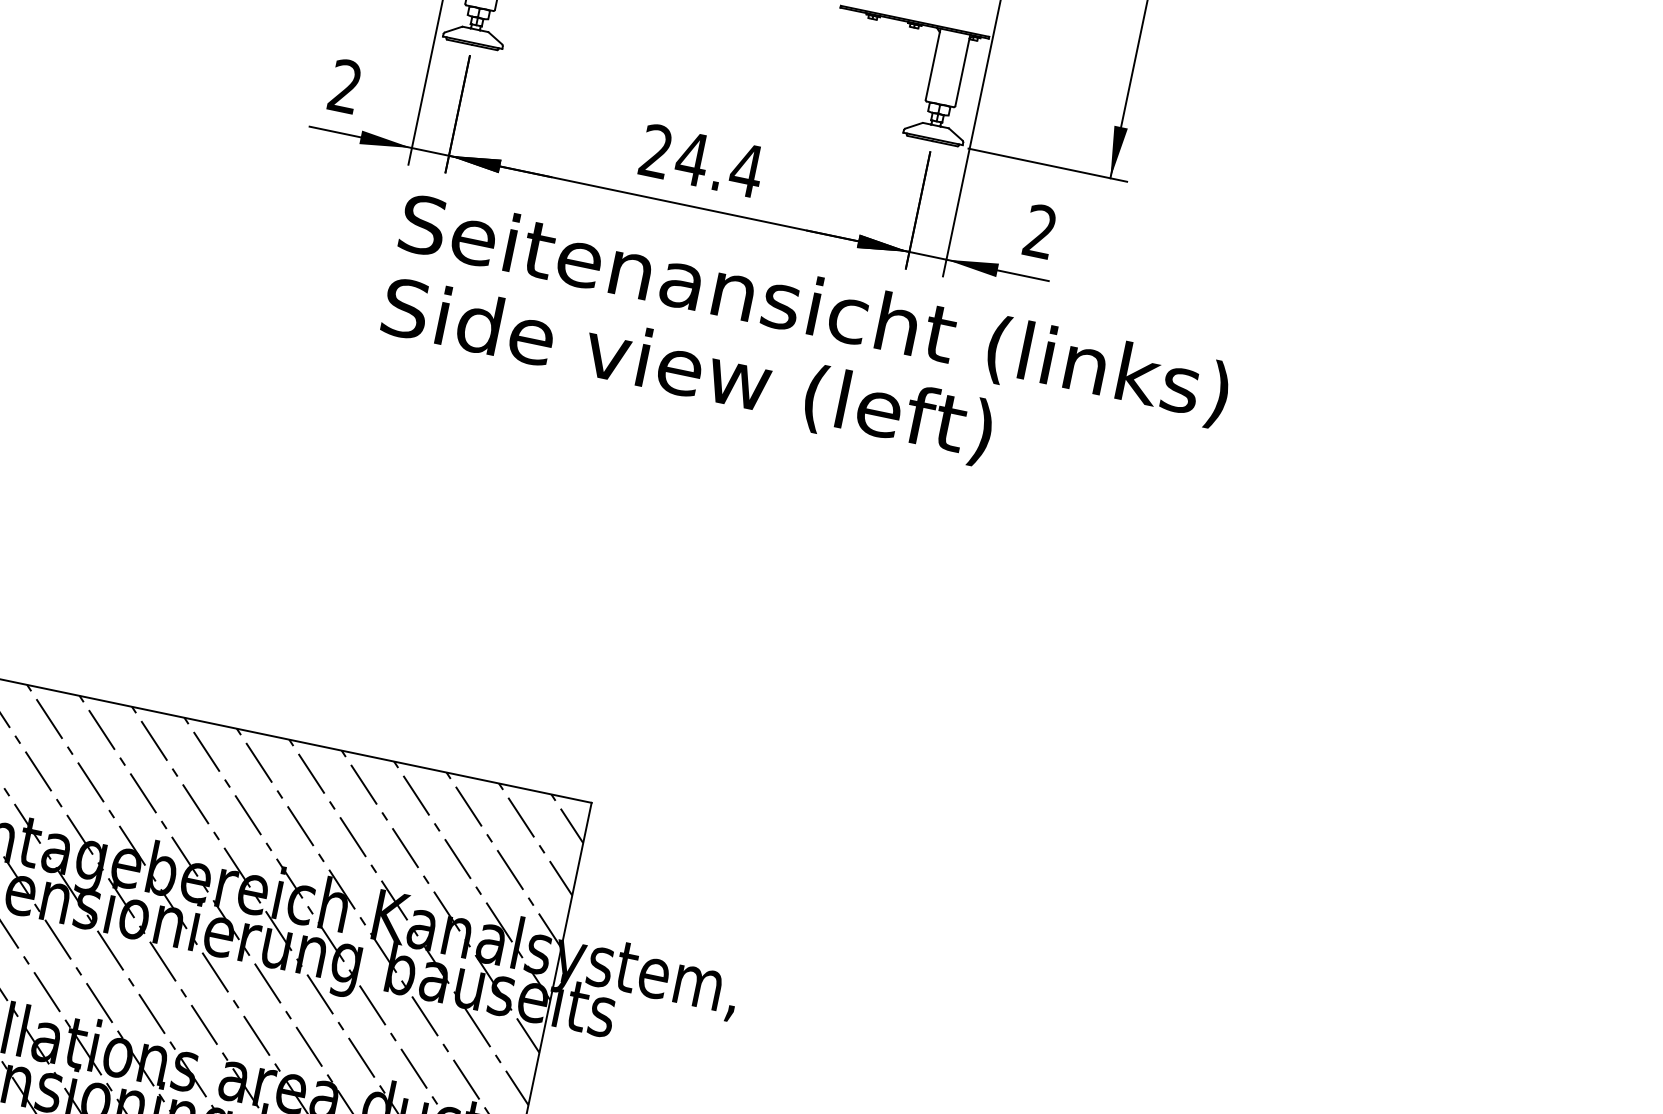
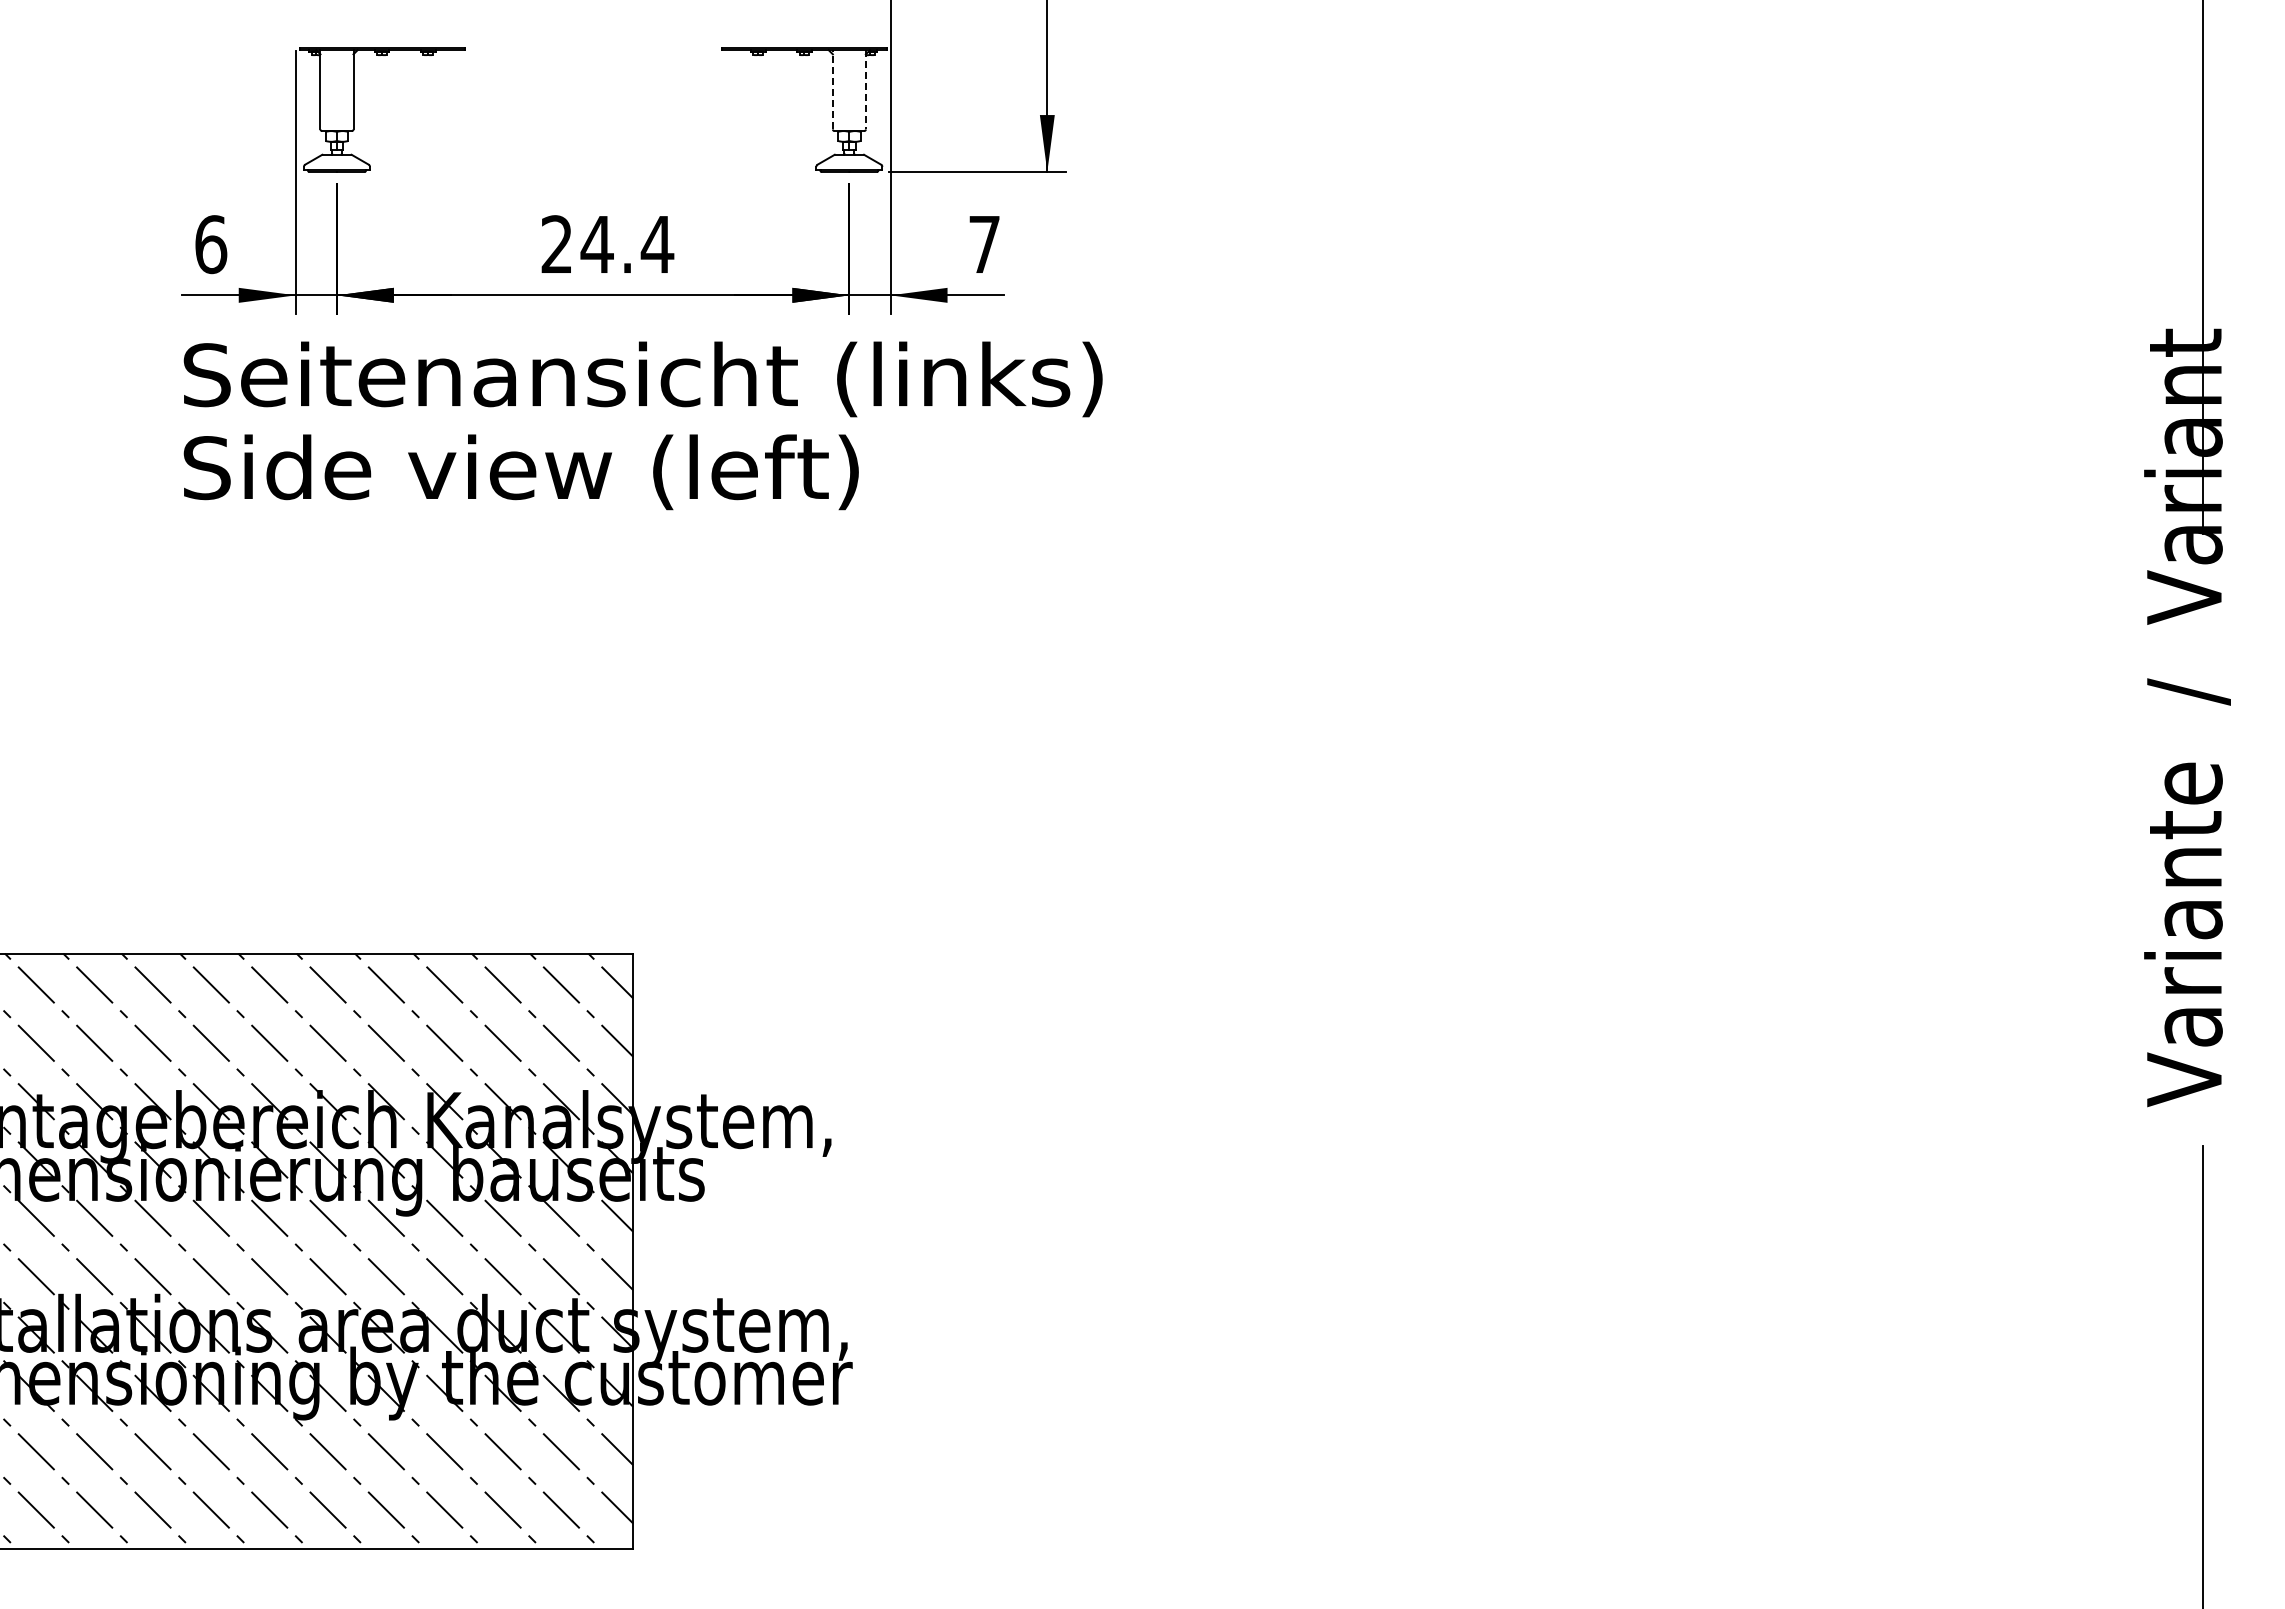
line: (932, 63) -> (832, 89), solid -> dashed
line: (962, 70) -> (865, 89), solid -> dashed
text: (345, 86) -> (211, 244), 2 -> 6
text: (1040, 230) -> (984, 243), 2 -> 7
text: (805, 352) -> (642, 425), moved

